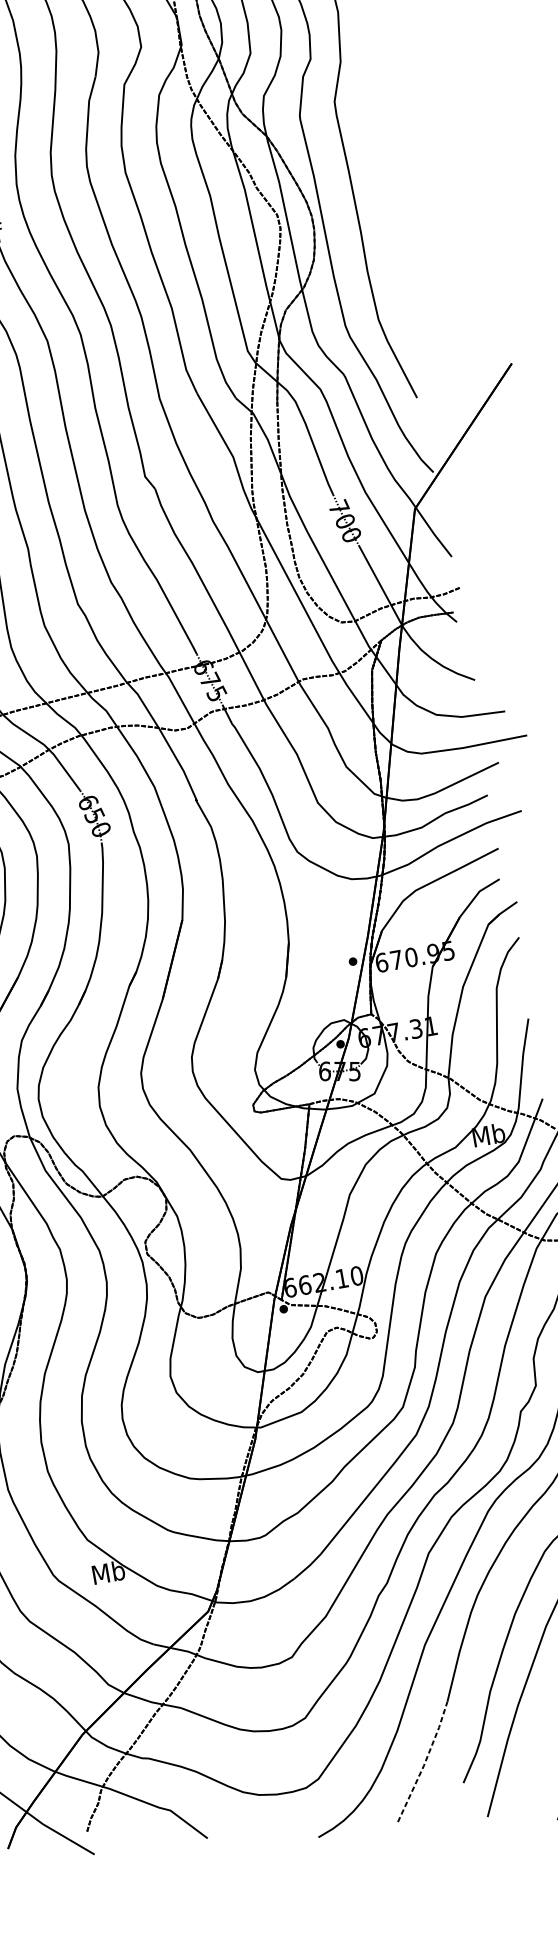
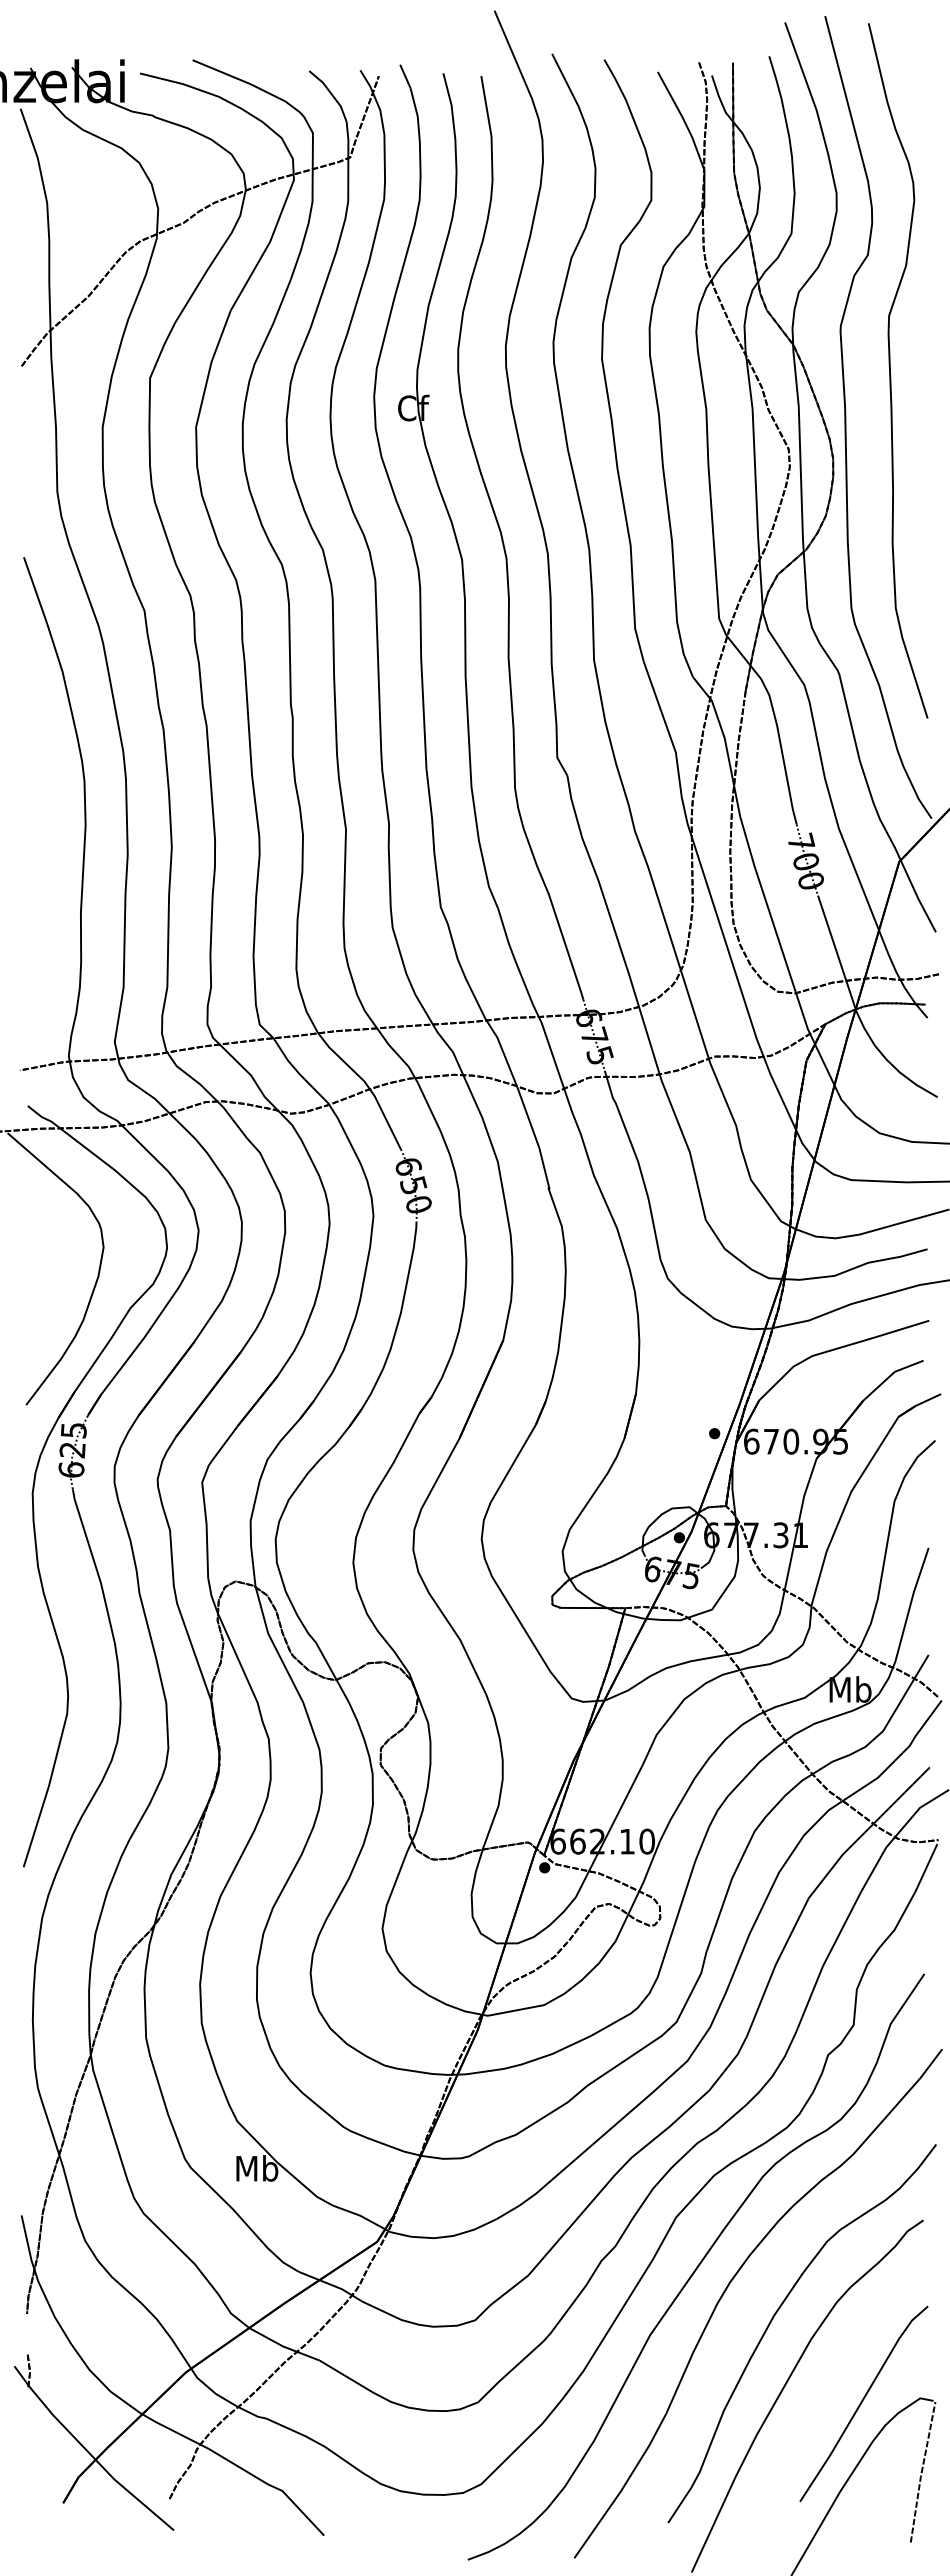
line: (425, 1762) -> (623, 2487), dashed -> solid

